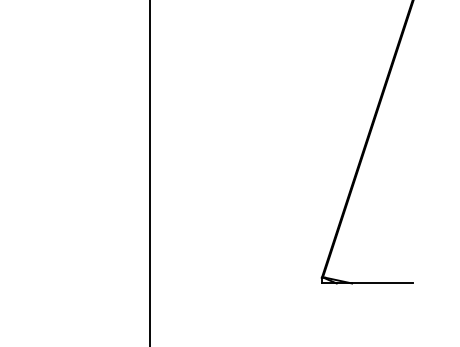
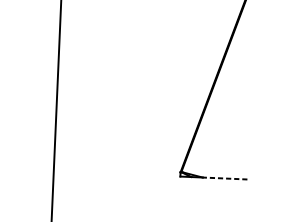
line: (382, 283) -> (225, 178), solid -> dashed

